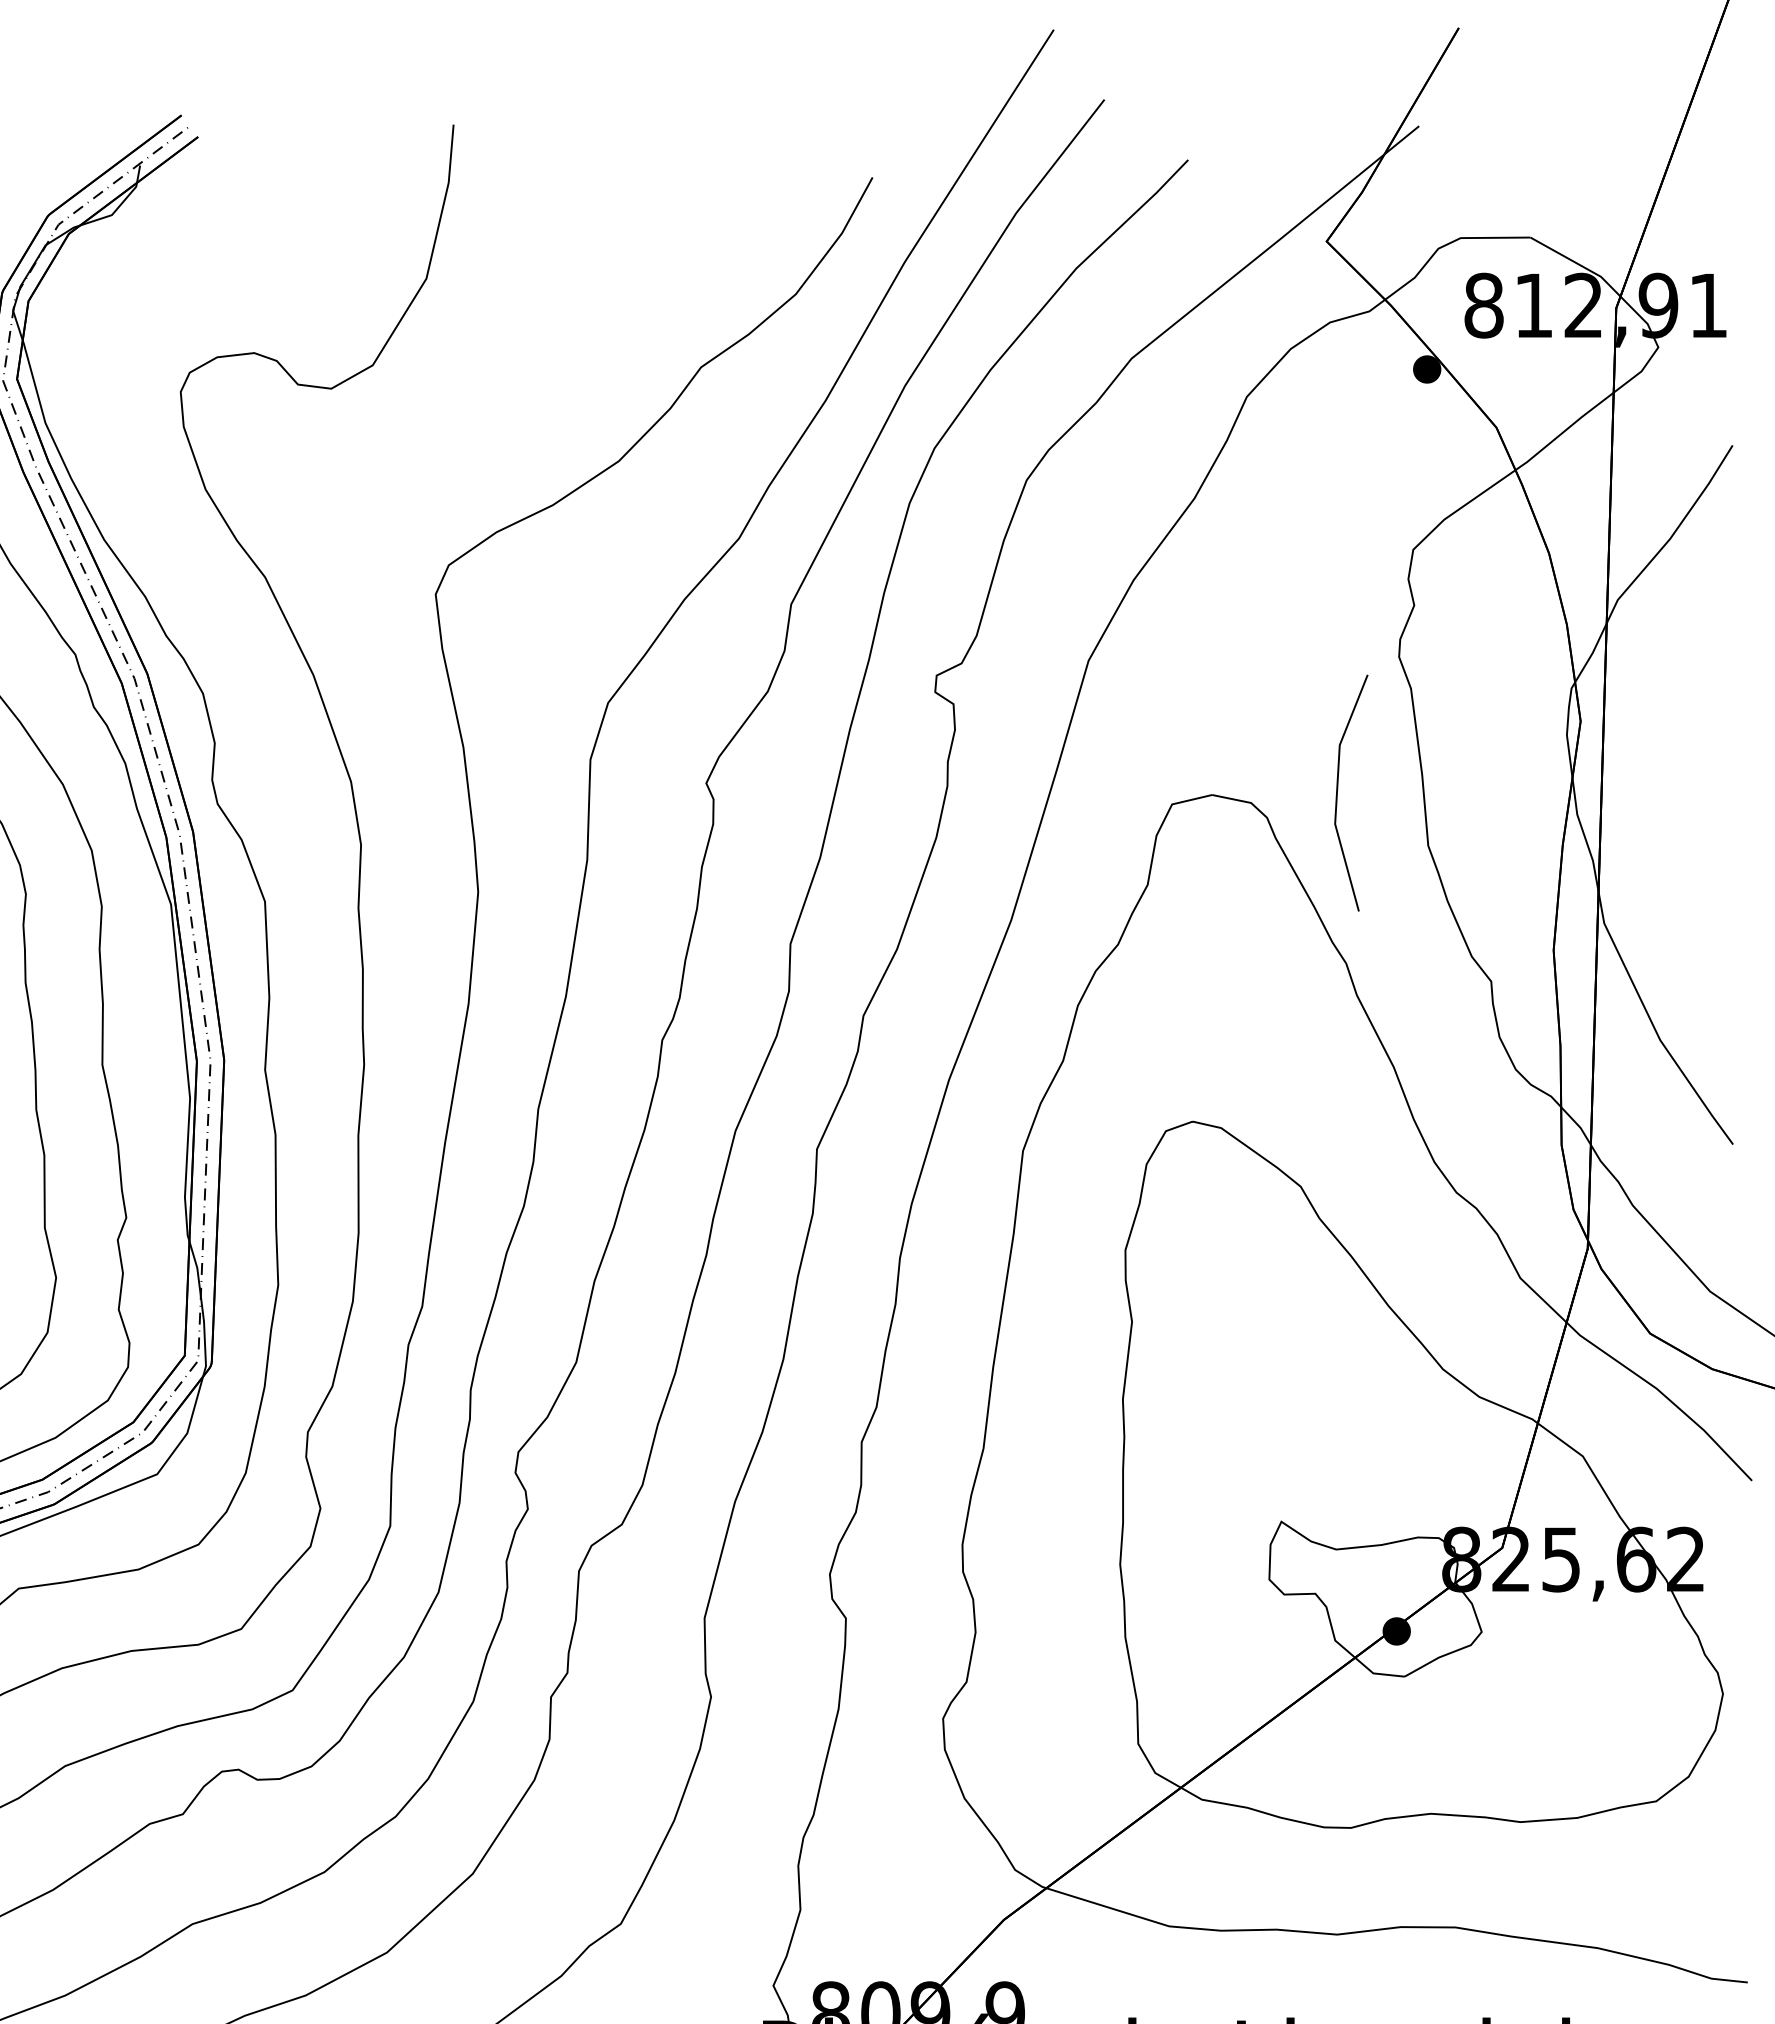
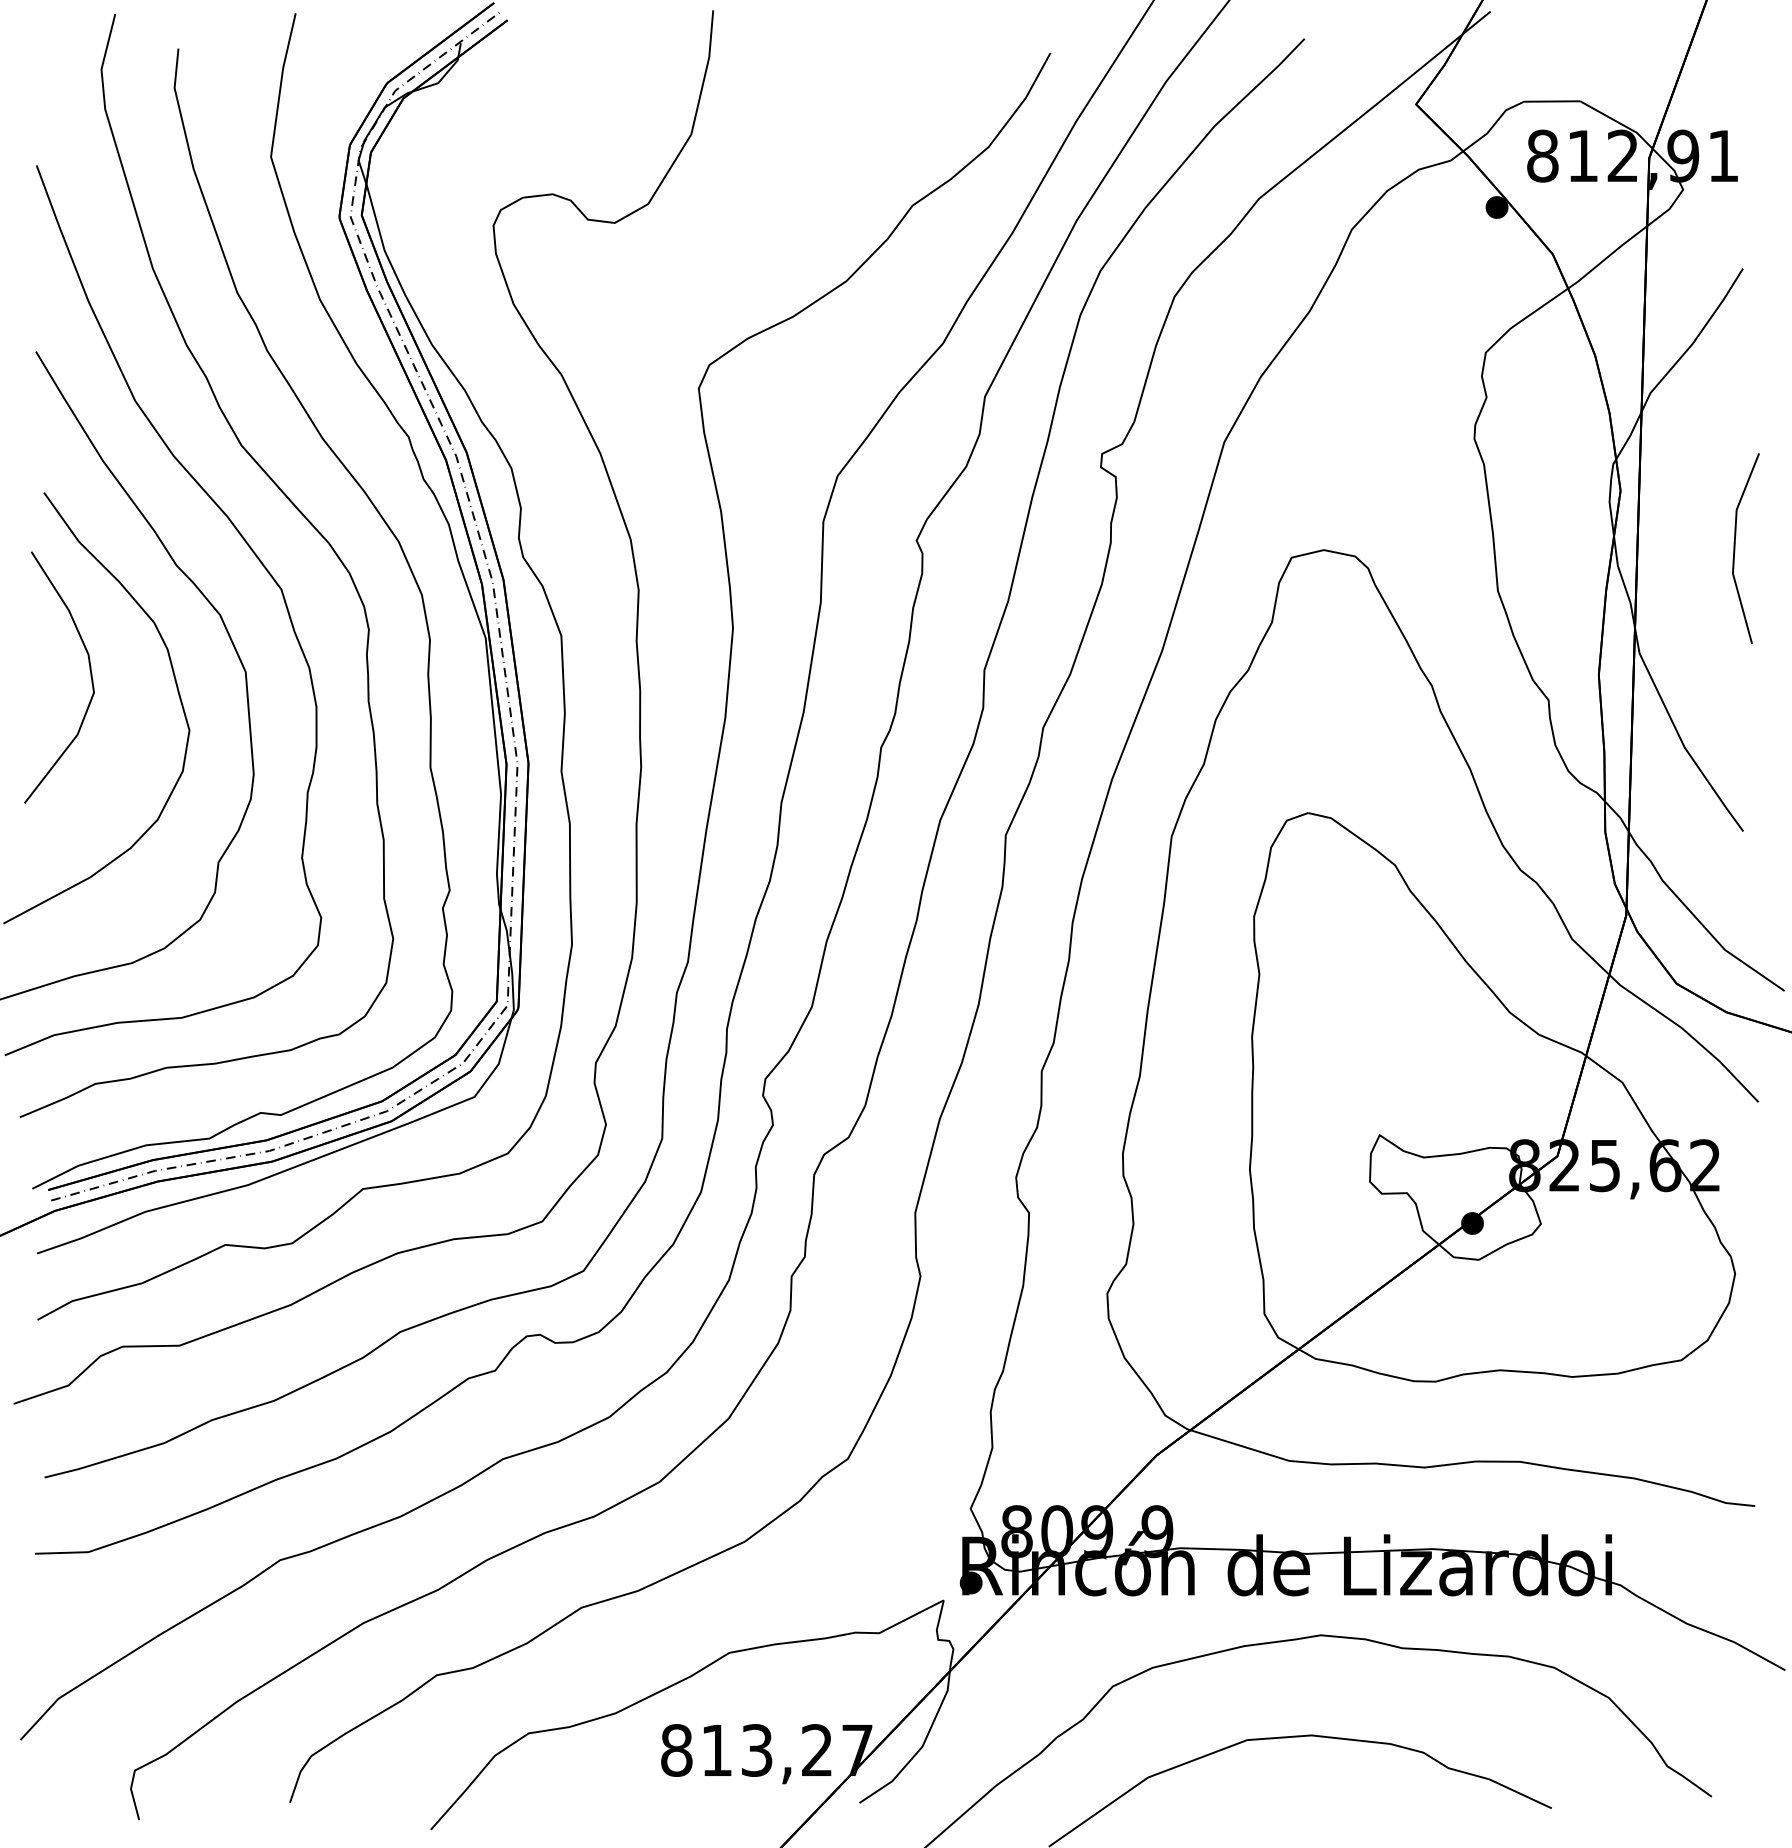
line: (1338, 793) -> (1735, 548), moved

